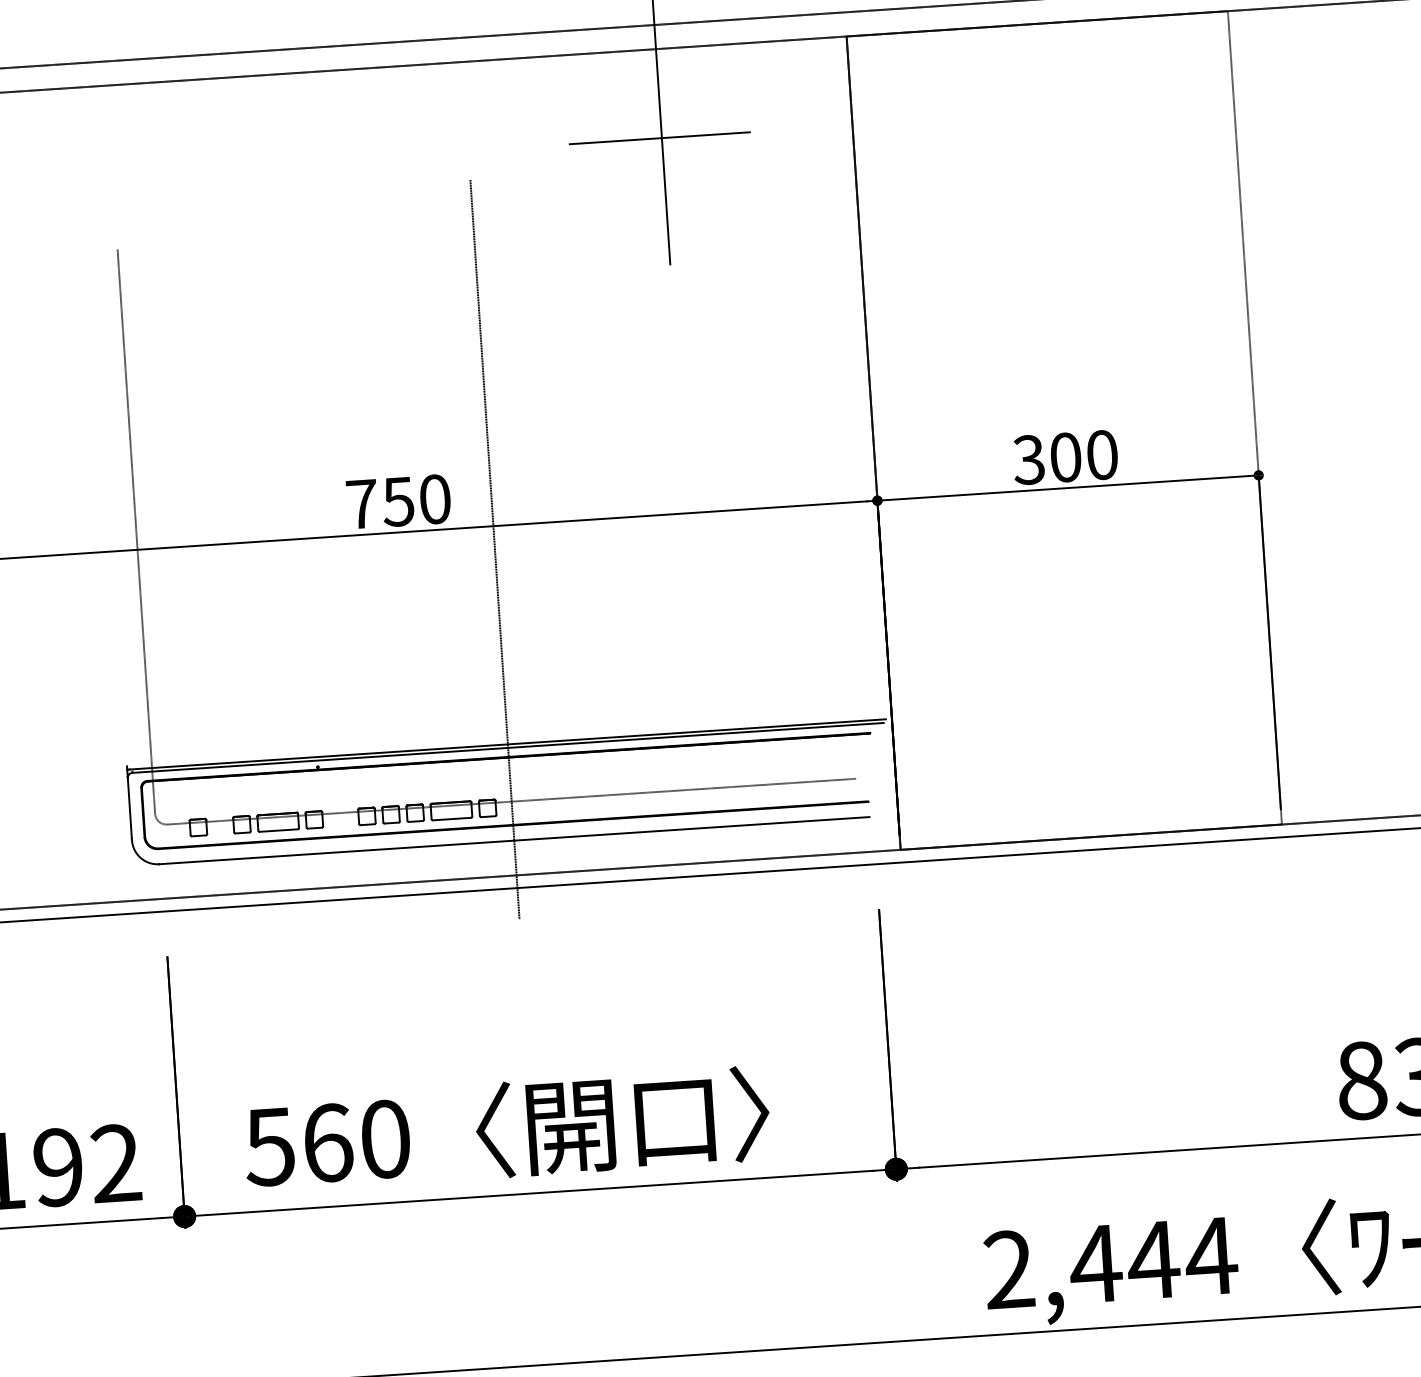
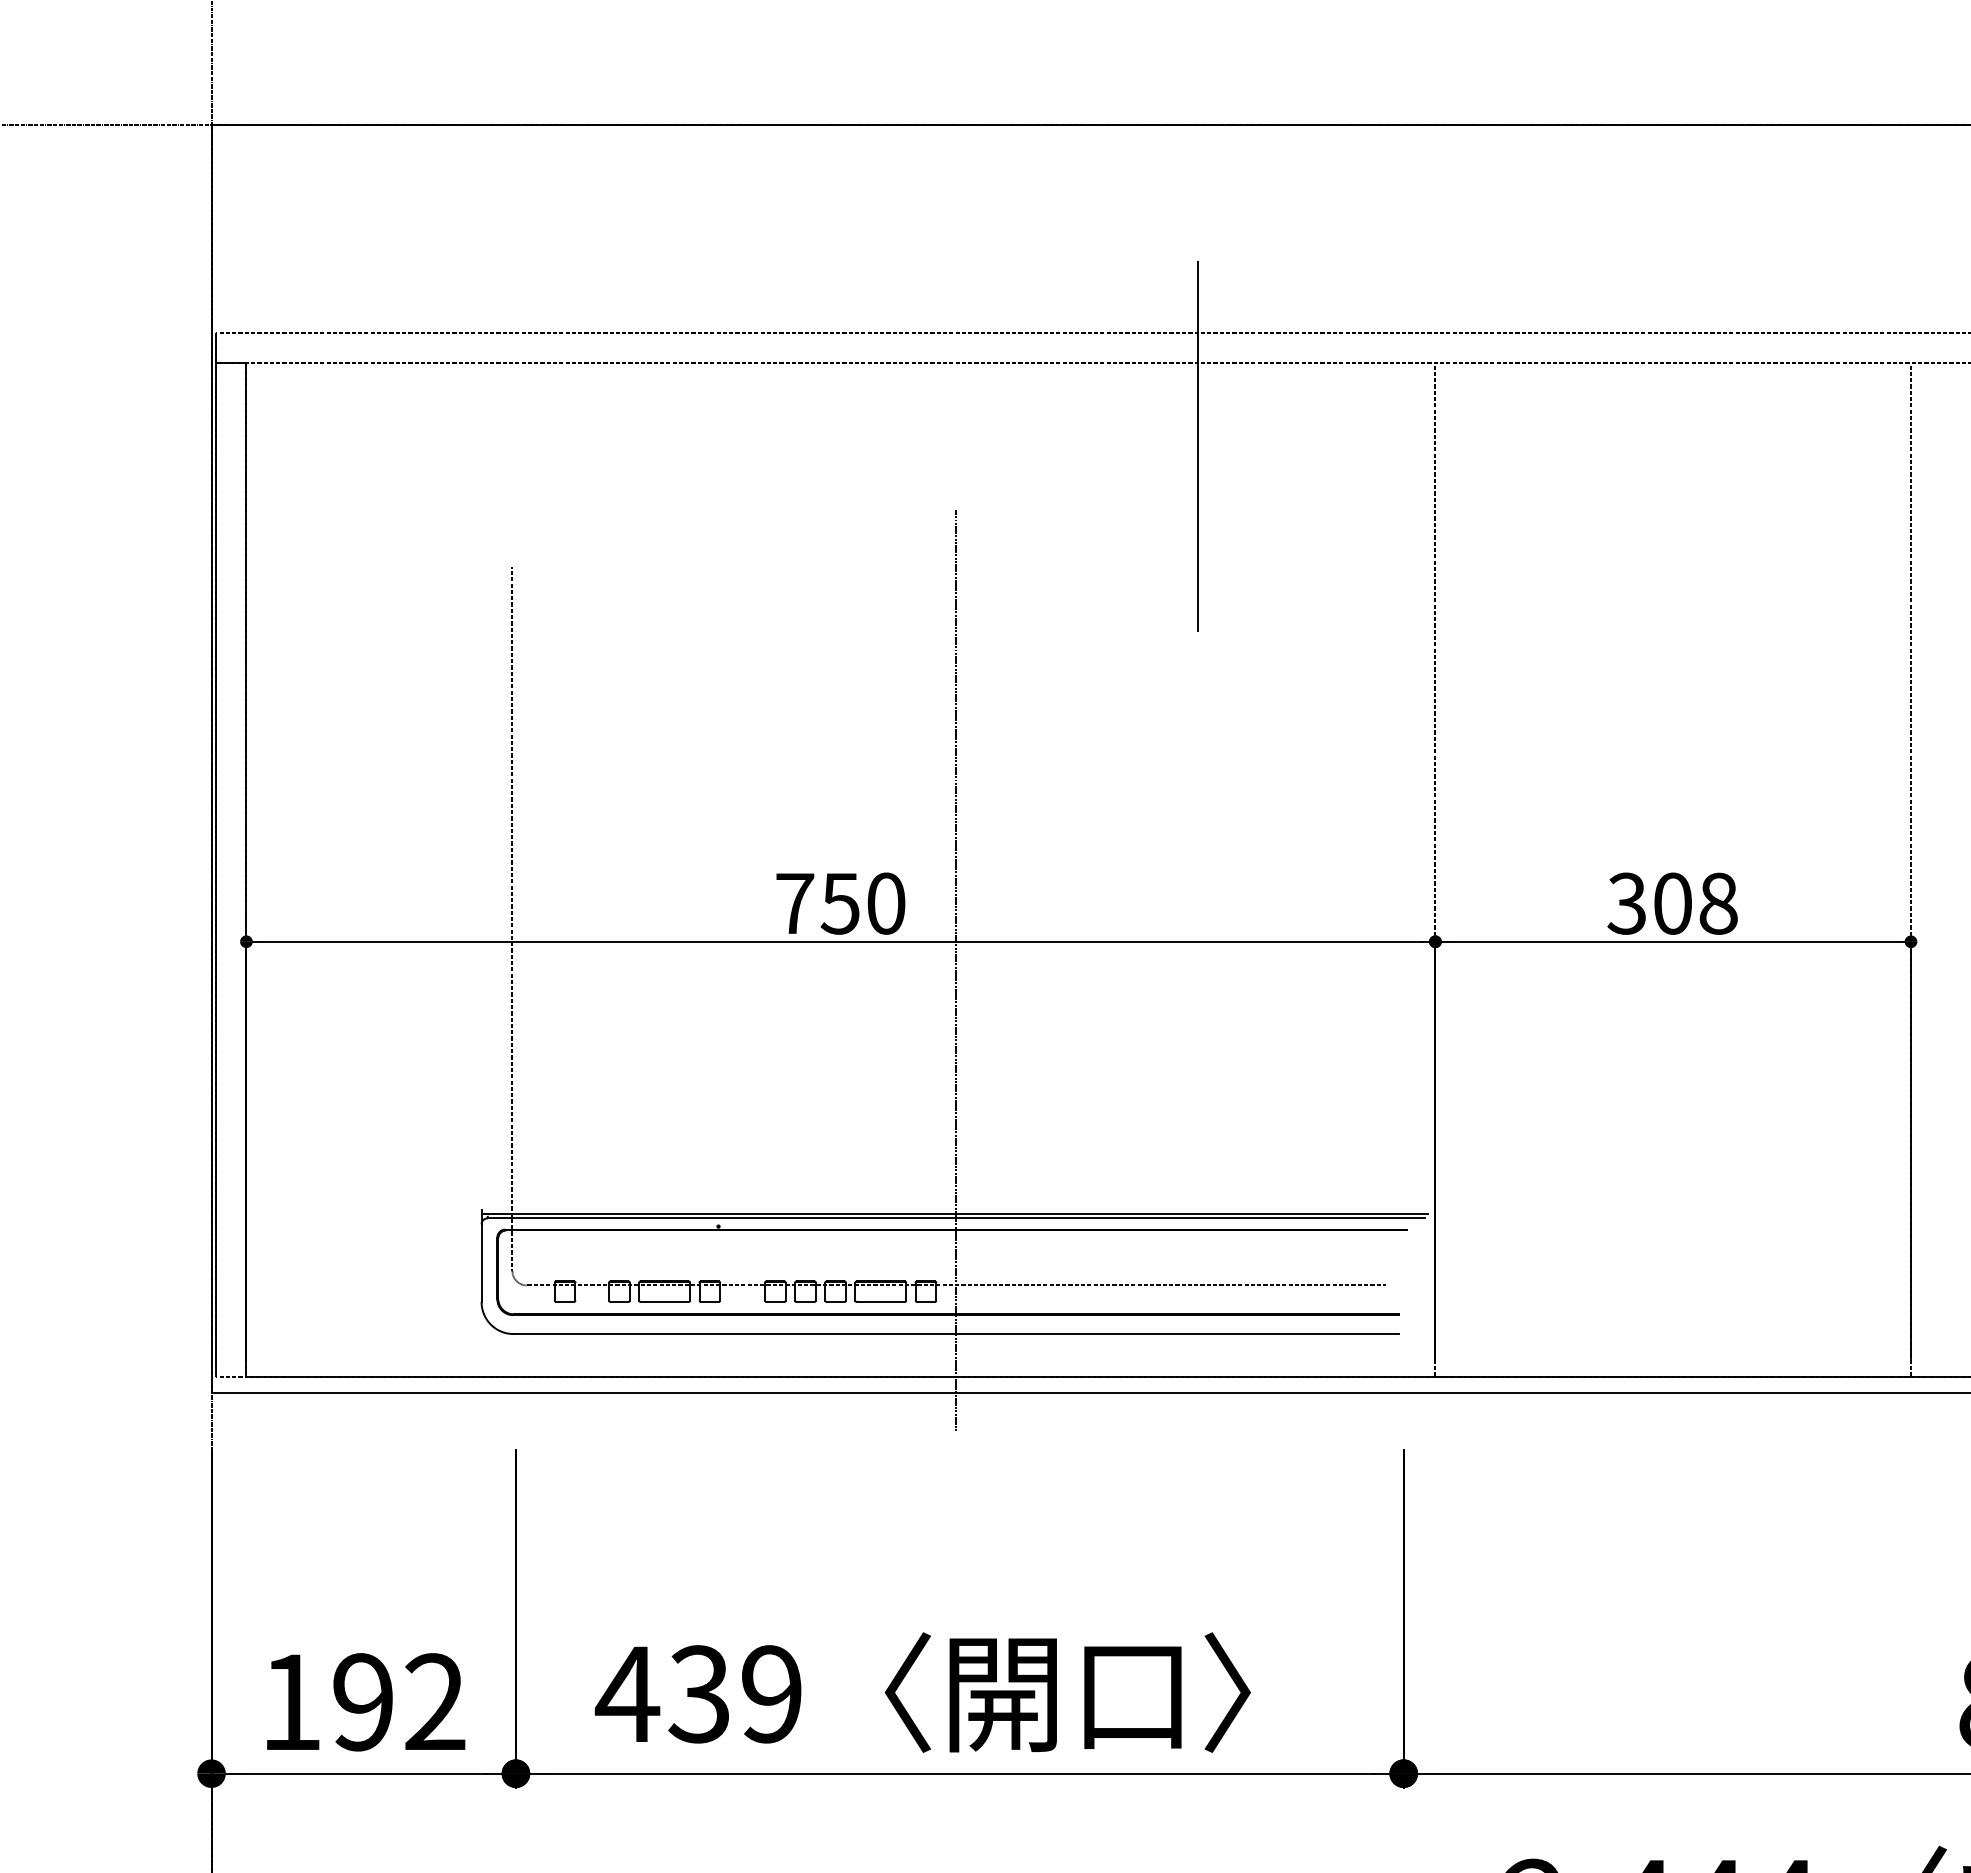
line: (659, 138) -> (1194, 473), removed
text: (1102, 454) -> (1718, 903), 300 -> 308
text: (325, 1143) -> (697, 1694), 560 -> 439

